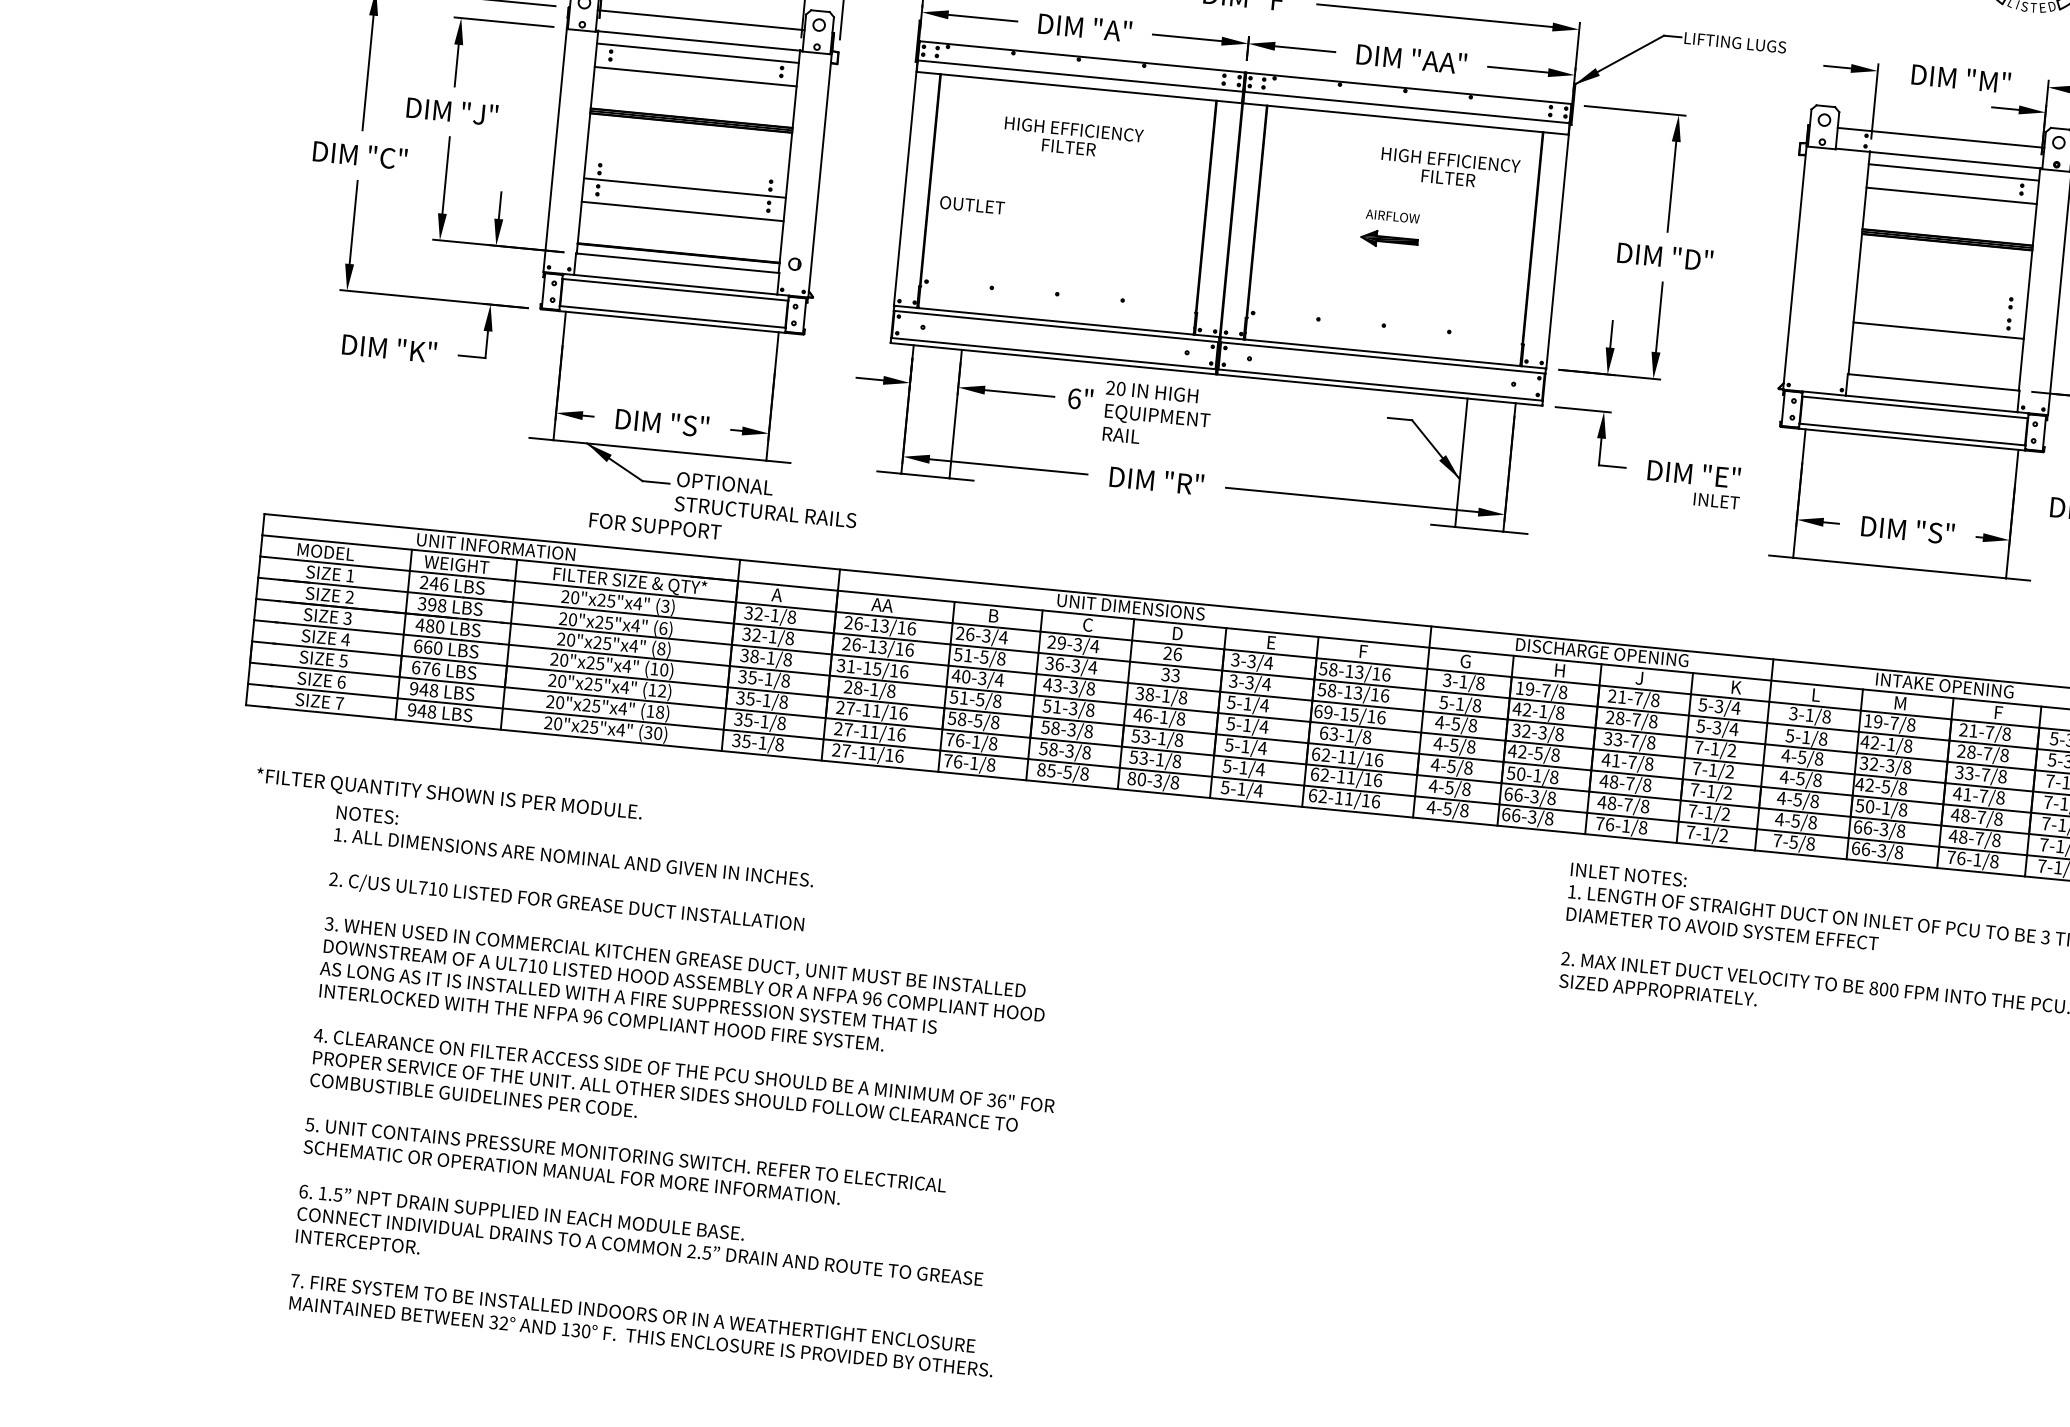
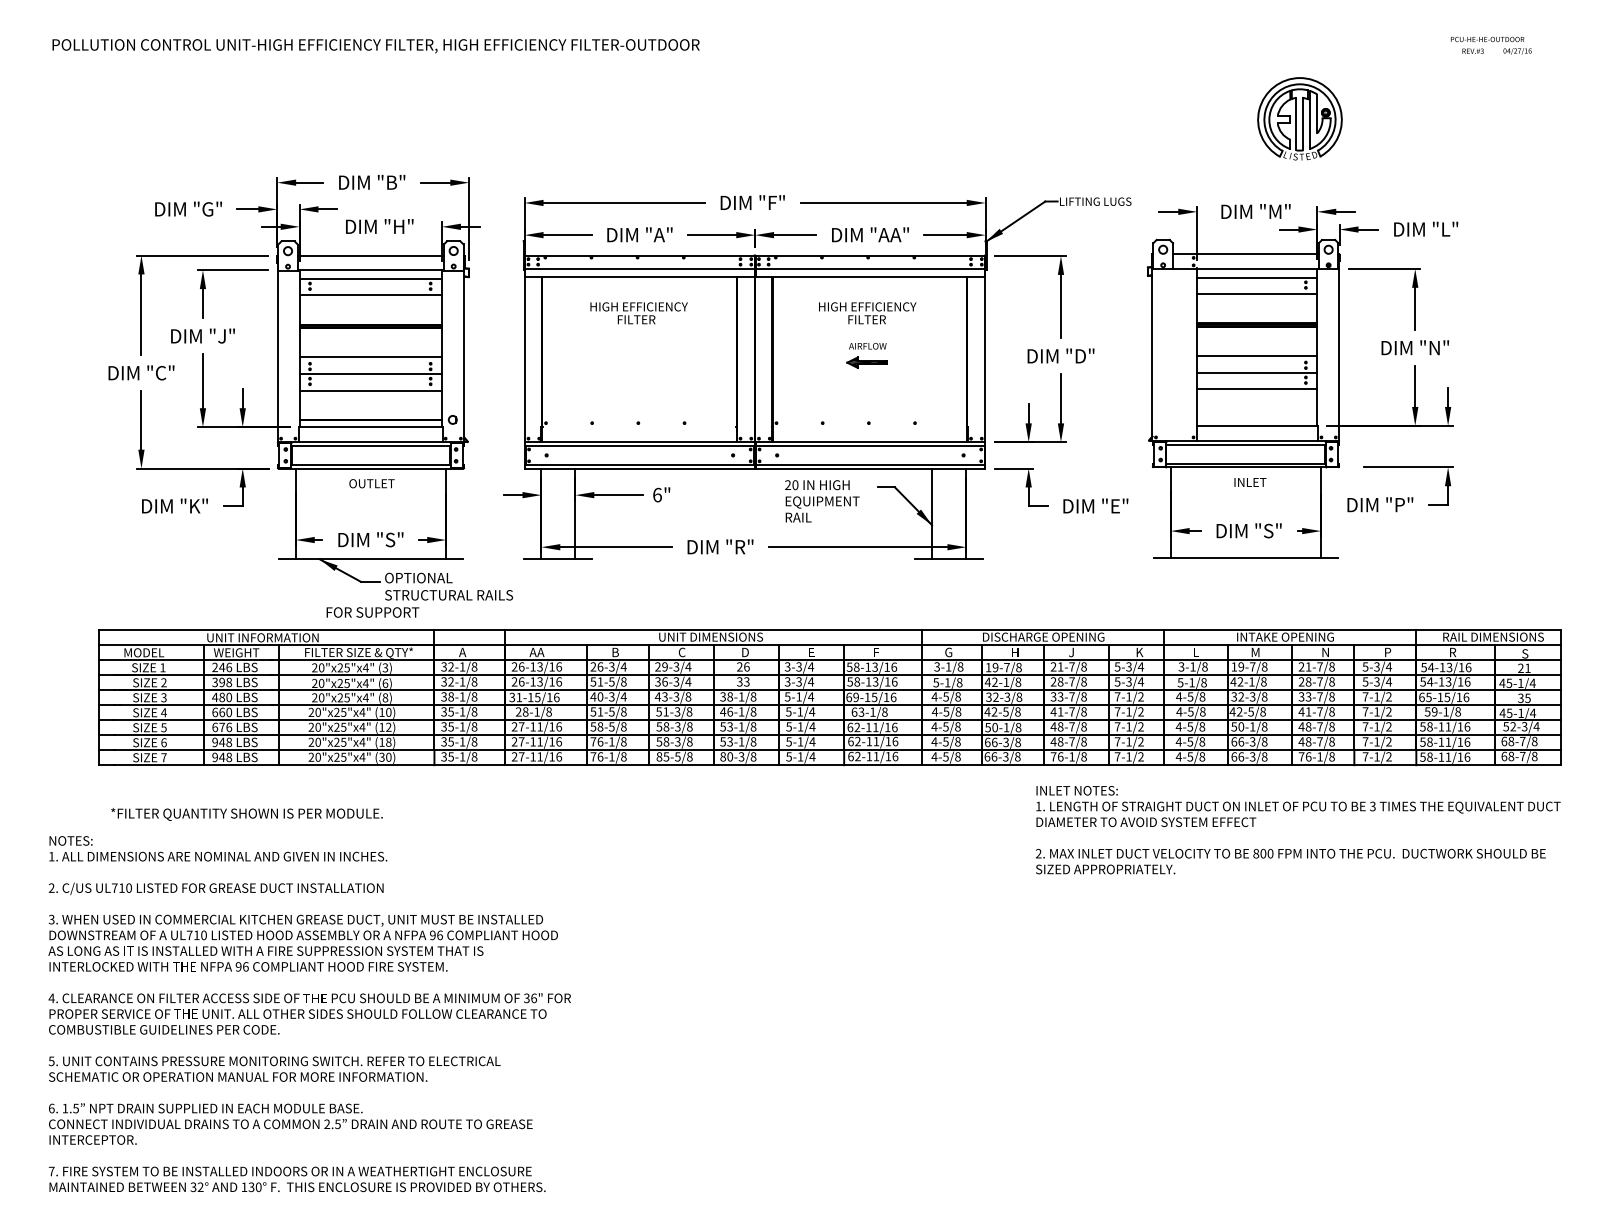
line: (686, 164) -> (370, 357), added
text: (1449, 169) -> (867, 313), moved
text: (971, 204) -> (371, 483), moved
line: (1943, 284) -> (1257, 356), added
line: (1941, 306) -> (1257, 372), added
text: (1157, 415) -> (822, 501), moved
text: (1716, 501) -> (1250, 482), moved
text: (1999, 712) -> (1325, 652), F -> N
text: (1777, 840) -> (1178, 756), 7-5/8 -> 4-5/8
text: (681, 1093) -> (309, 1014), moved

